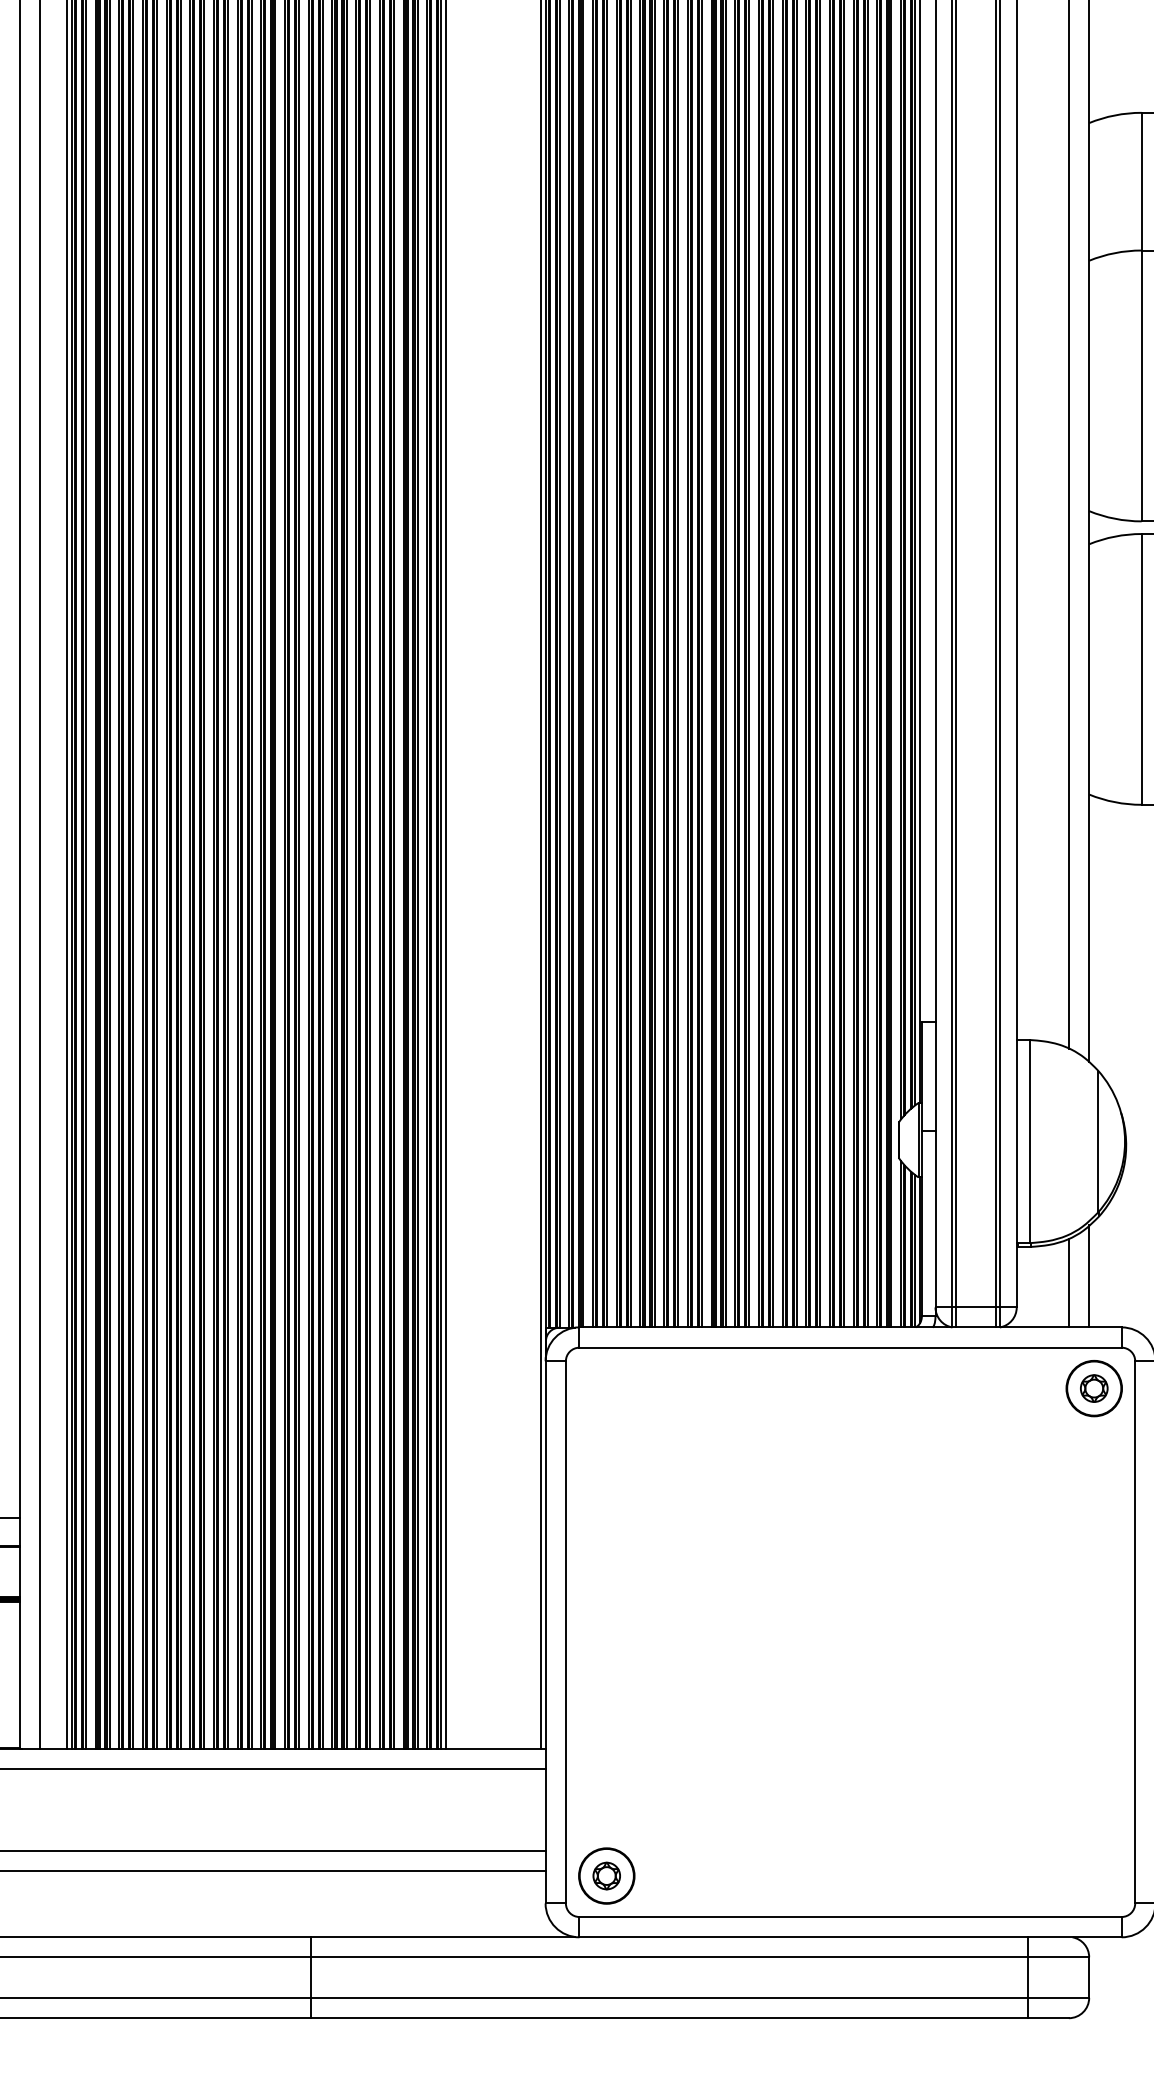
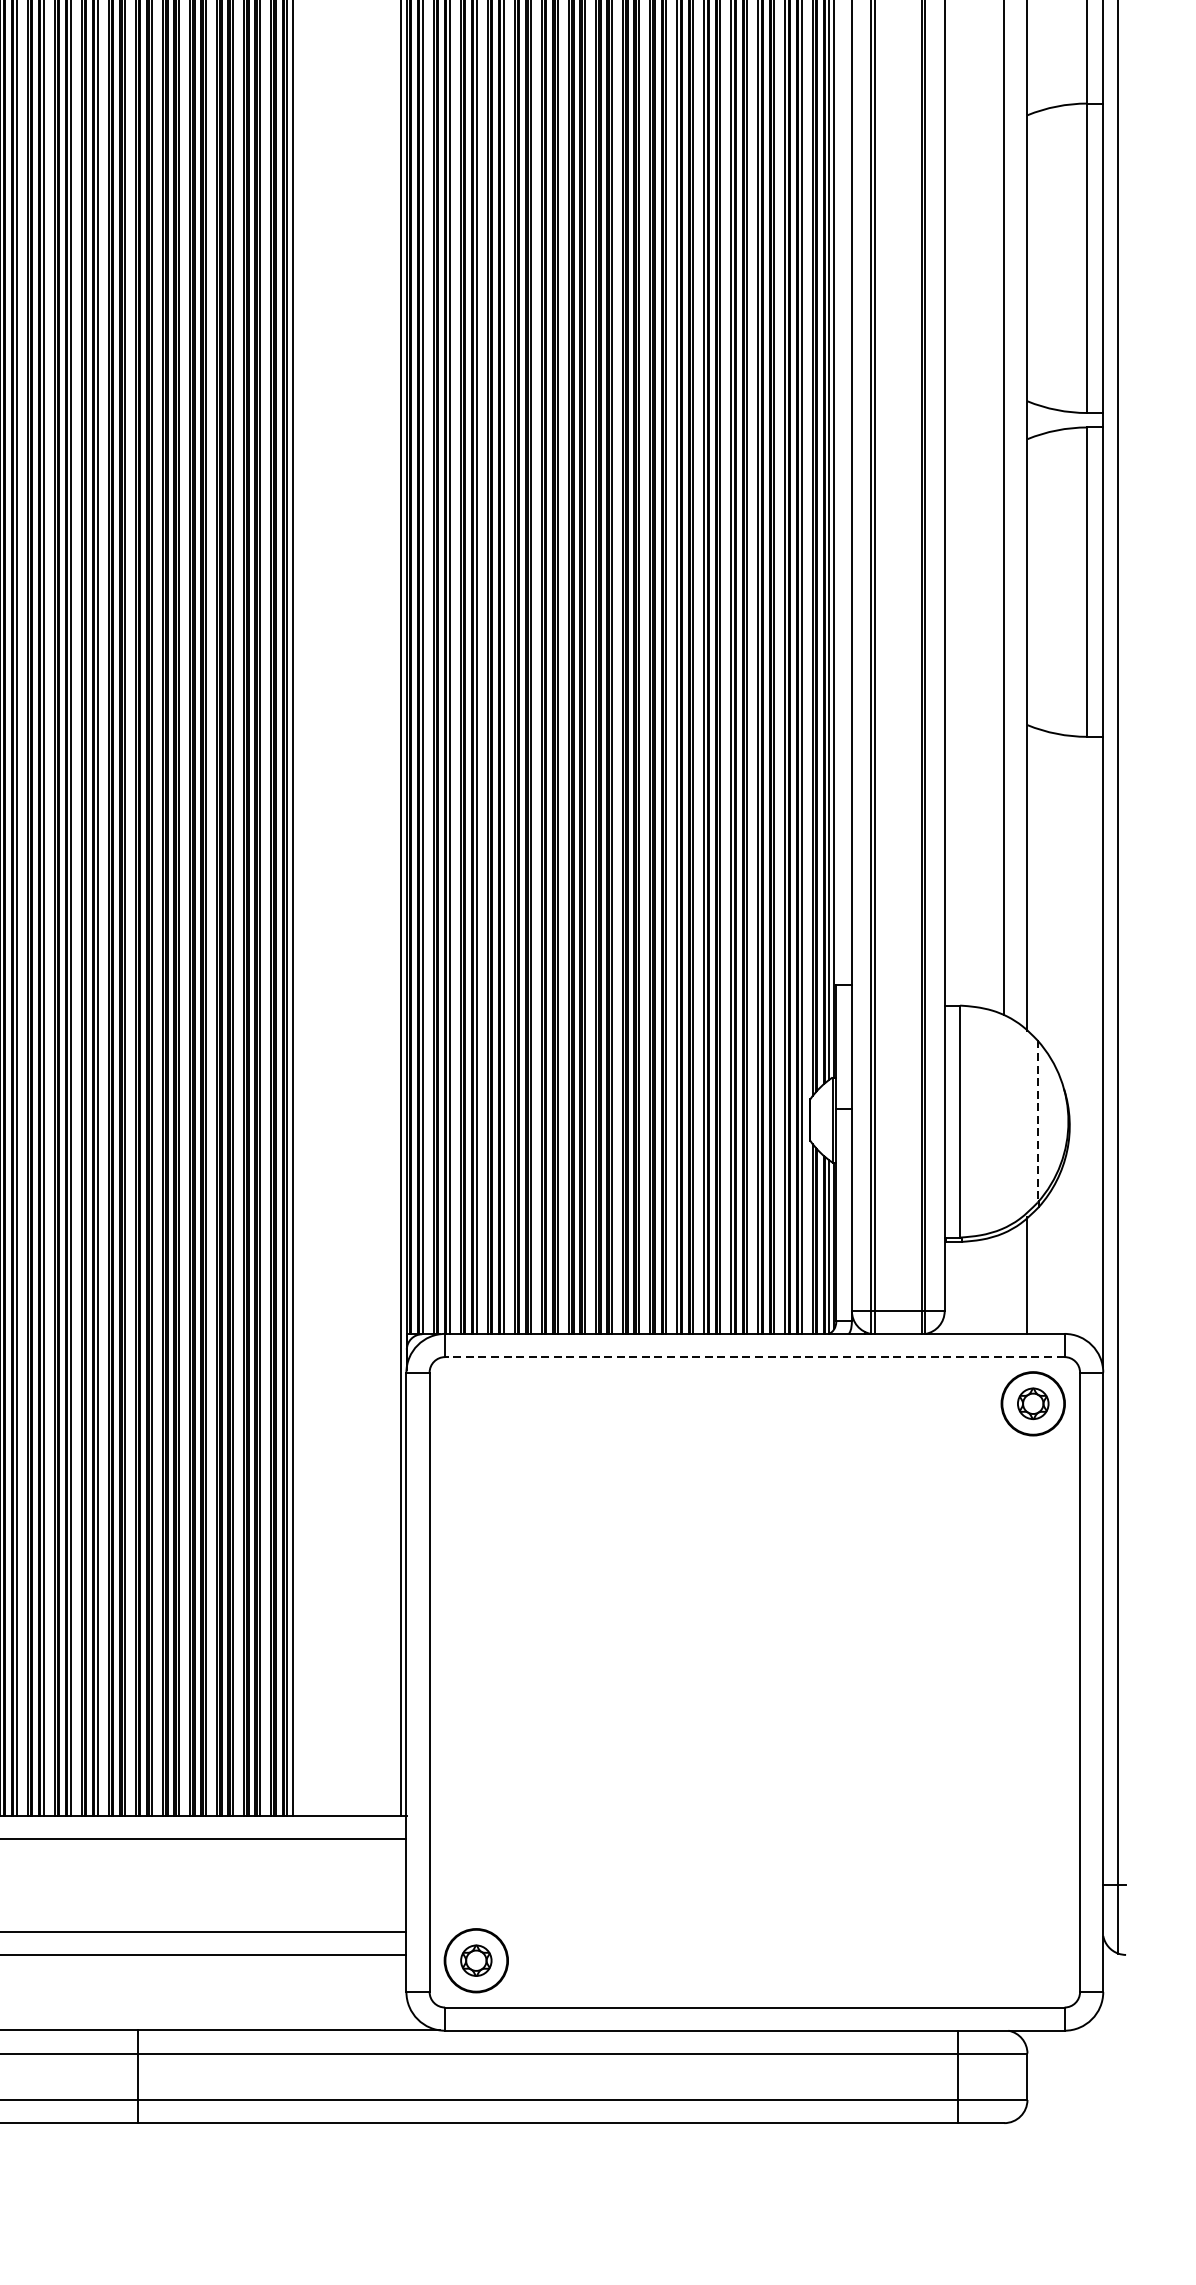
line: (1097, 1142) -> (1036, 1122), solid -> dashed
line: (1068, 1282) -> (1003, 1282), removed
line: (850, 1347) -> (754, 1356), solid -> dashed

